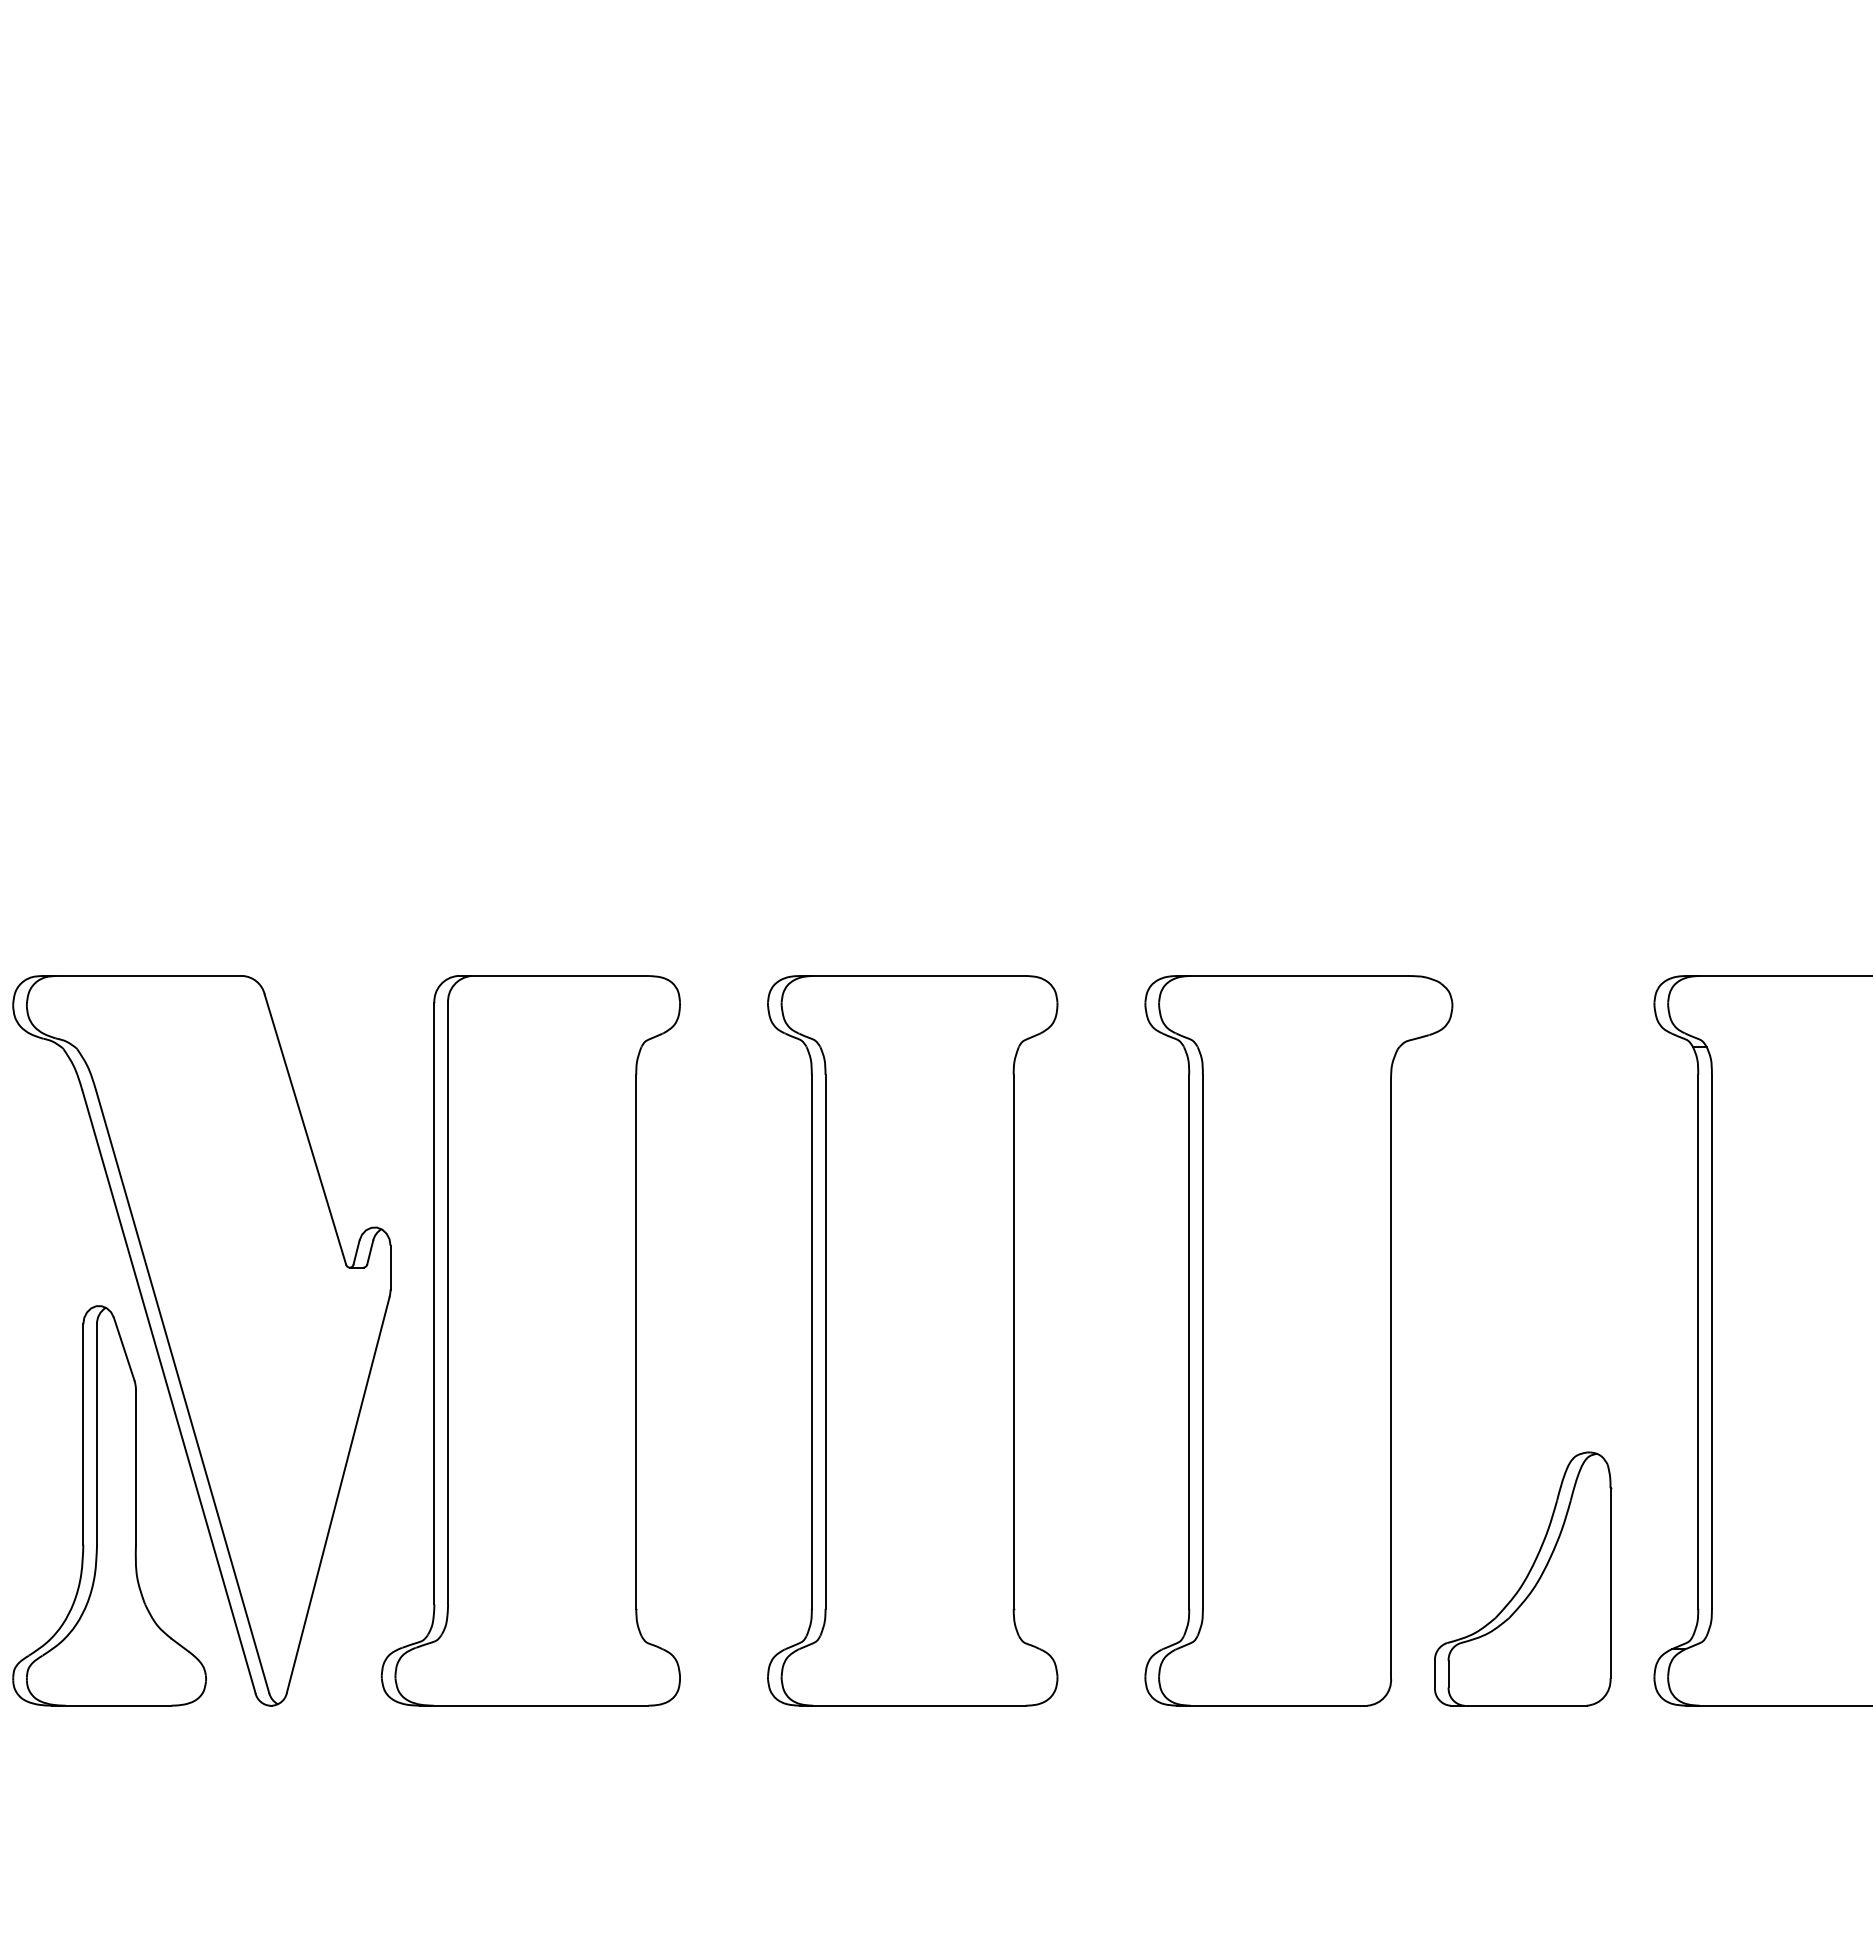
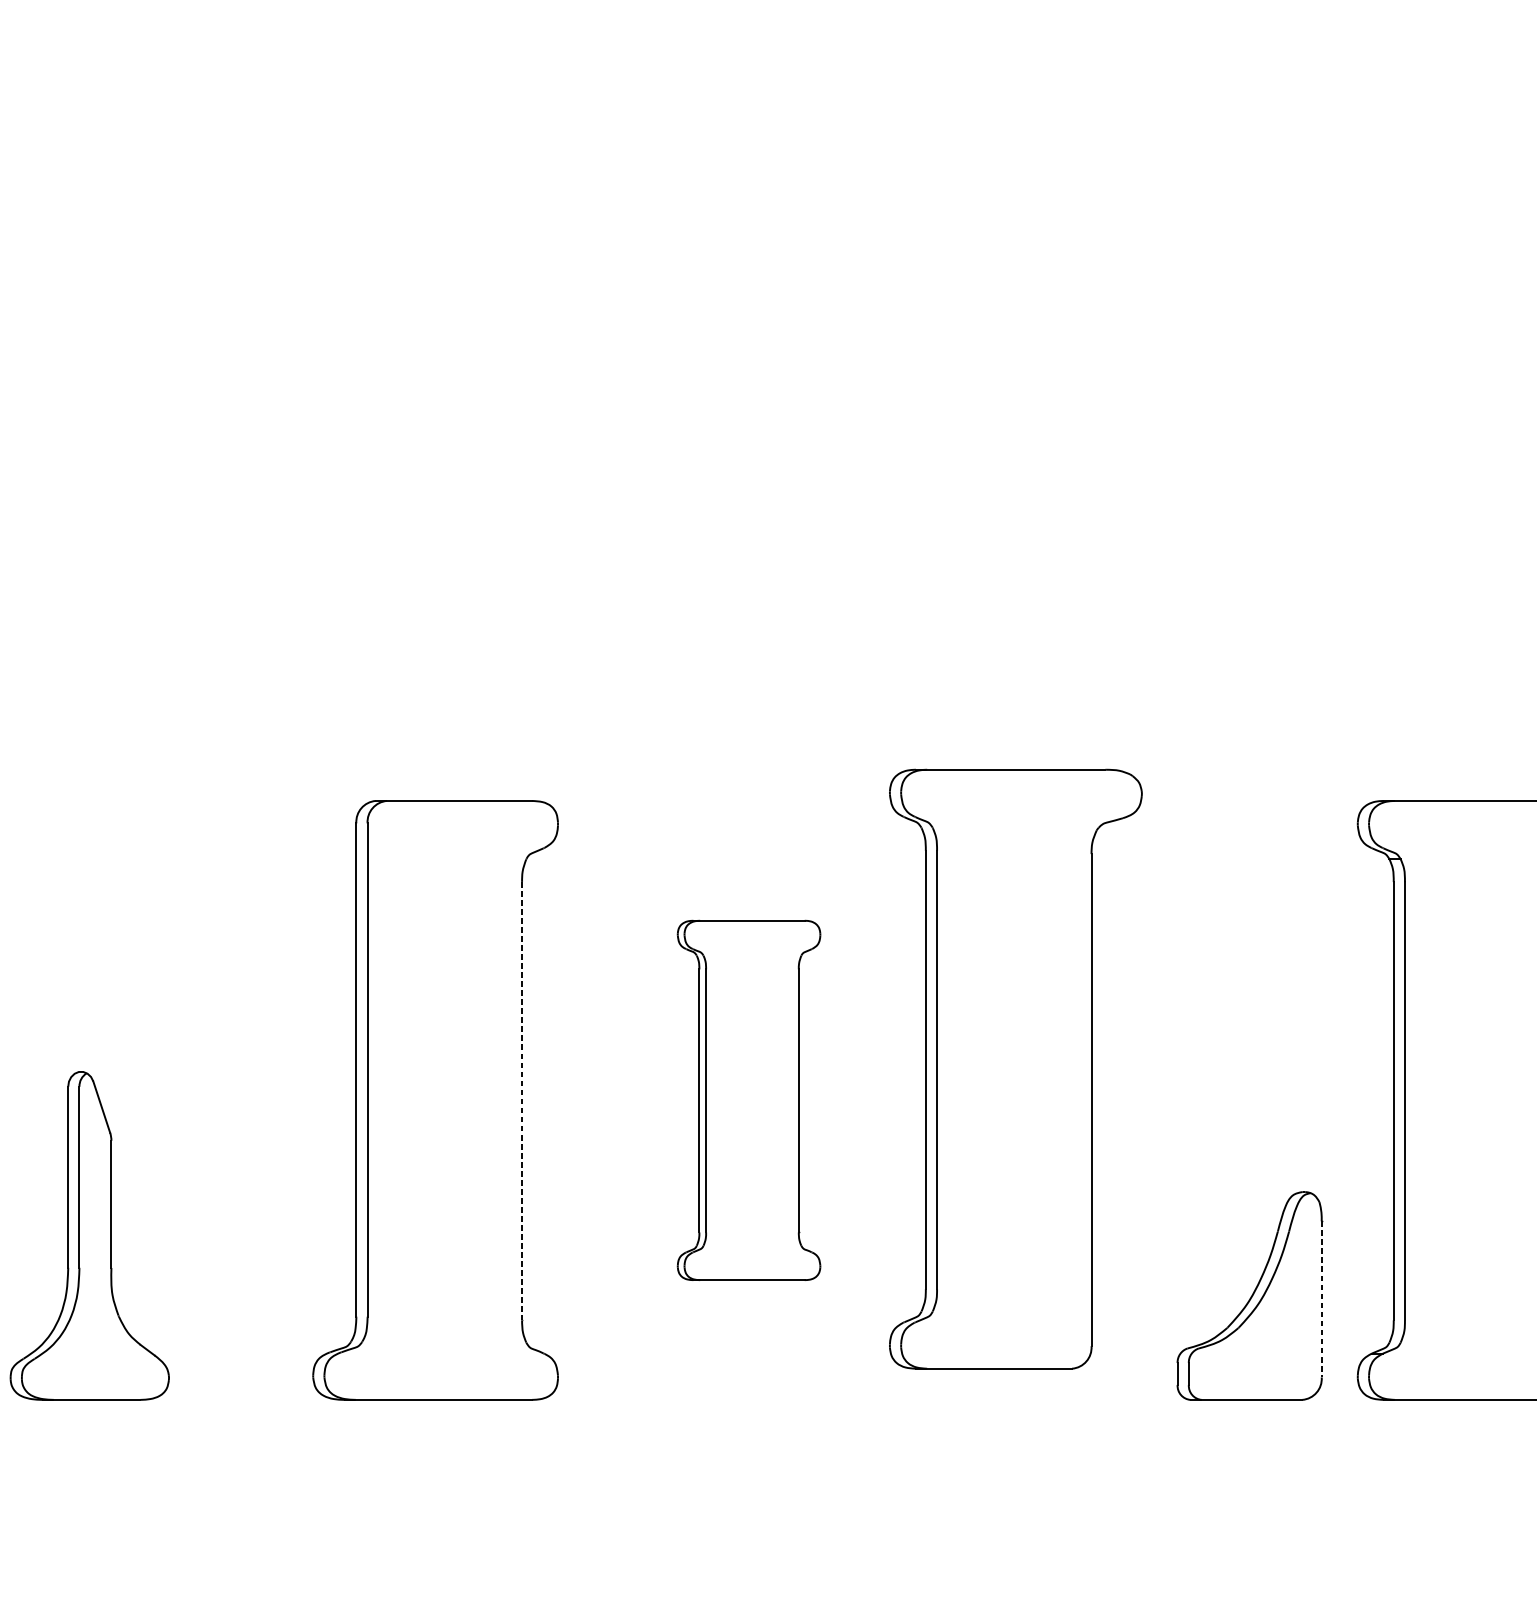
part: (201, 1340) -> (165, 1100), removed
part: (912, 1340) -> (748, 1100), size x0.6
part: (1298, 1340) -> (1015, 1068), moved
line: (636, 1342) -> (522, 1101), solid -> dashed
line: (1610, 1583) -> (1321, 1299), solid -> dashed

